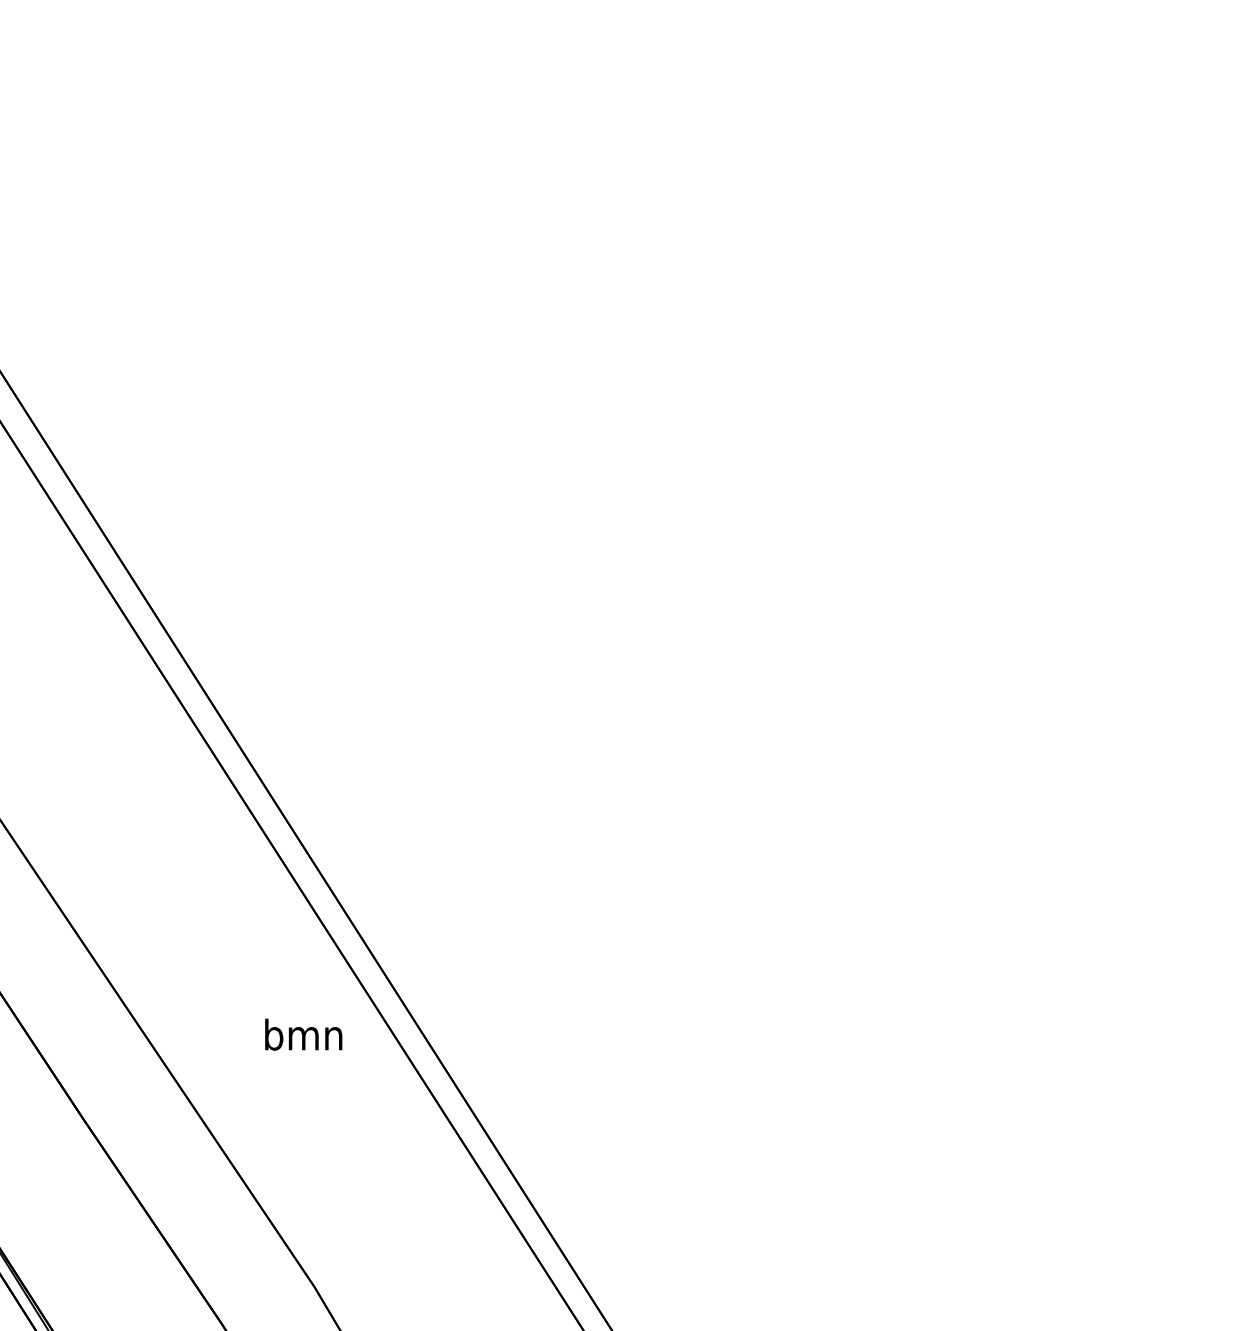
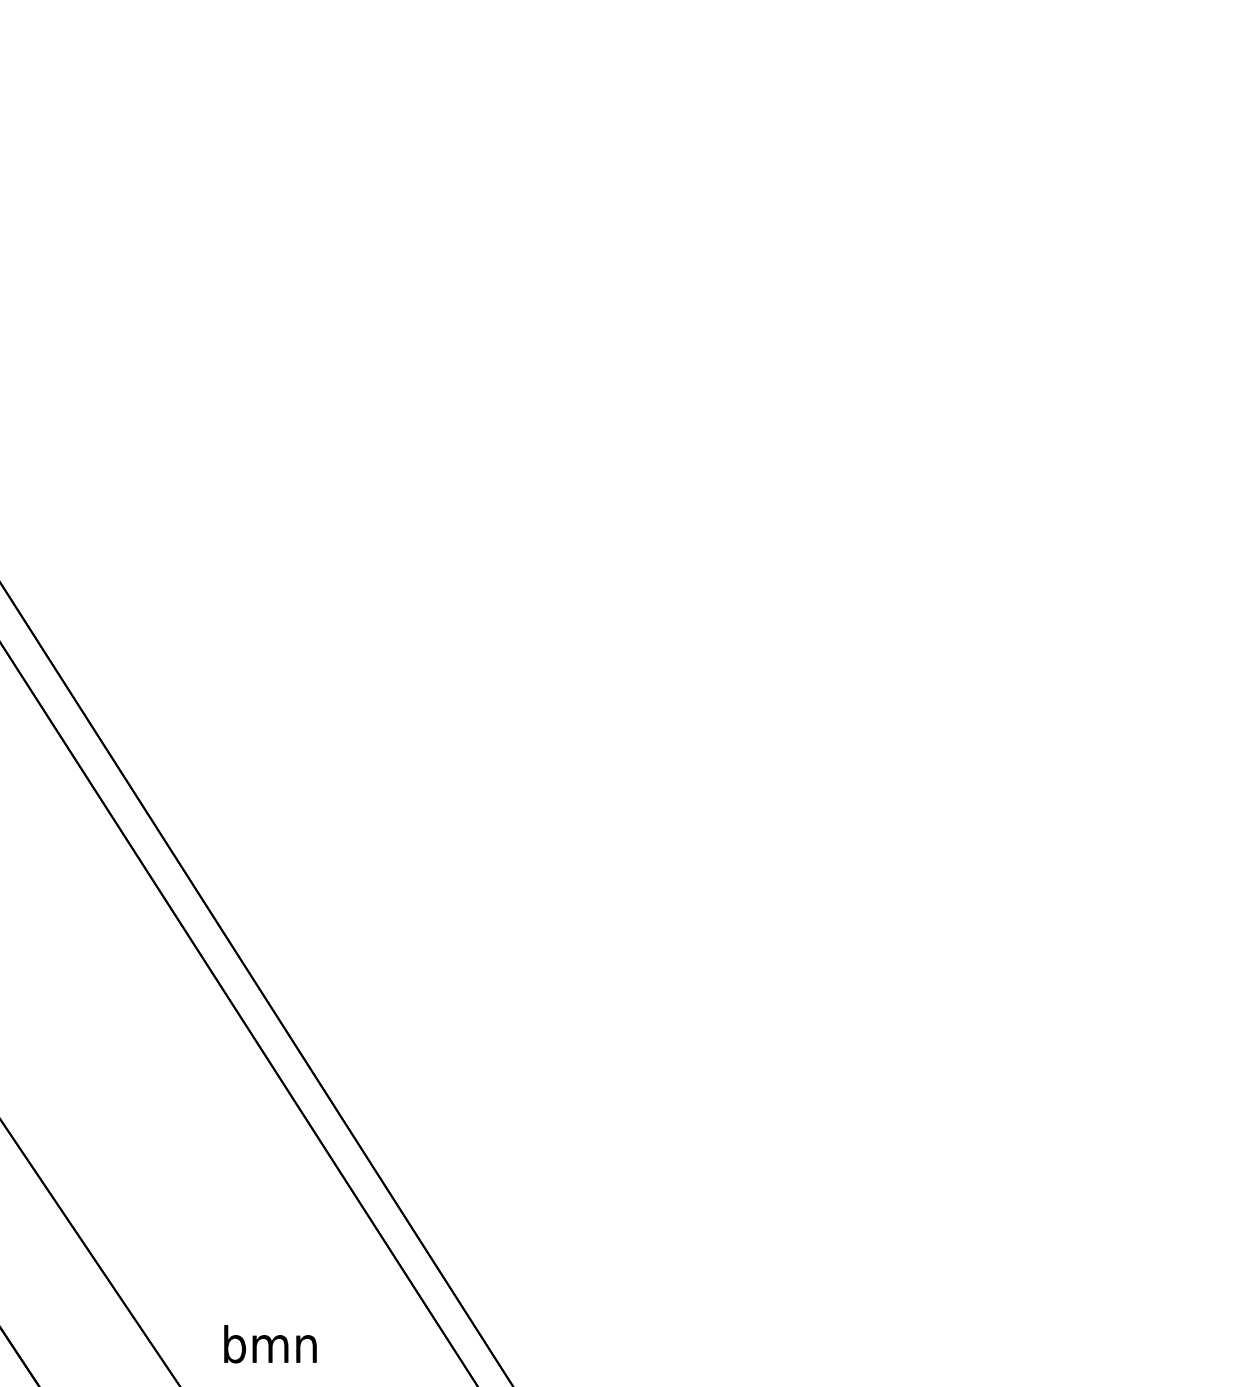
text: (303, 1034) -> (270, 1344), moved

